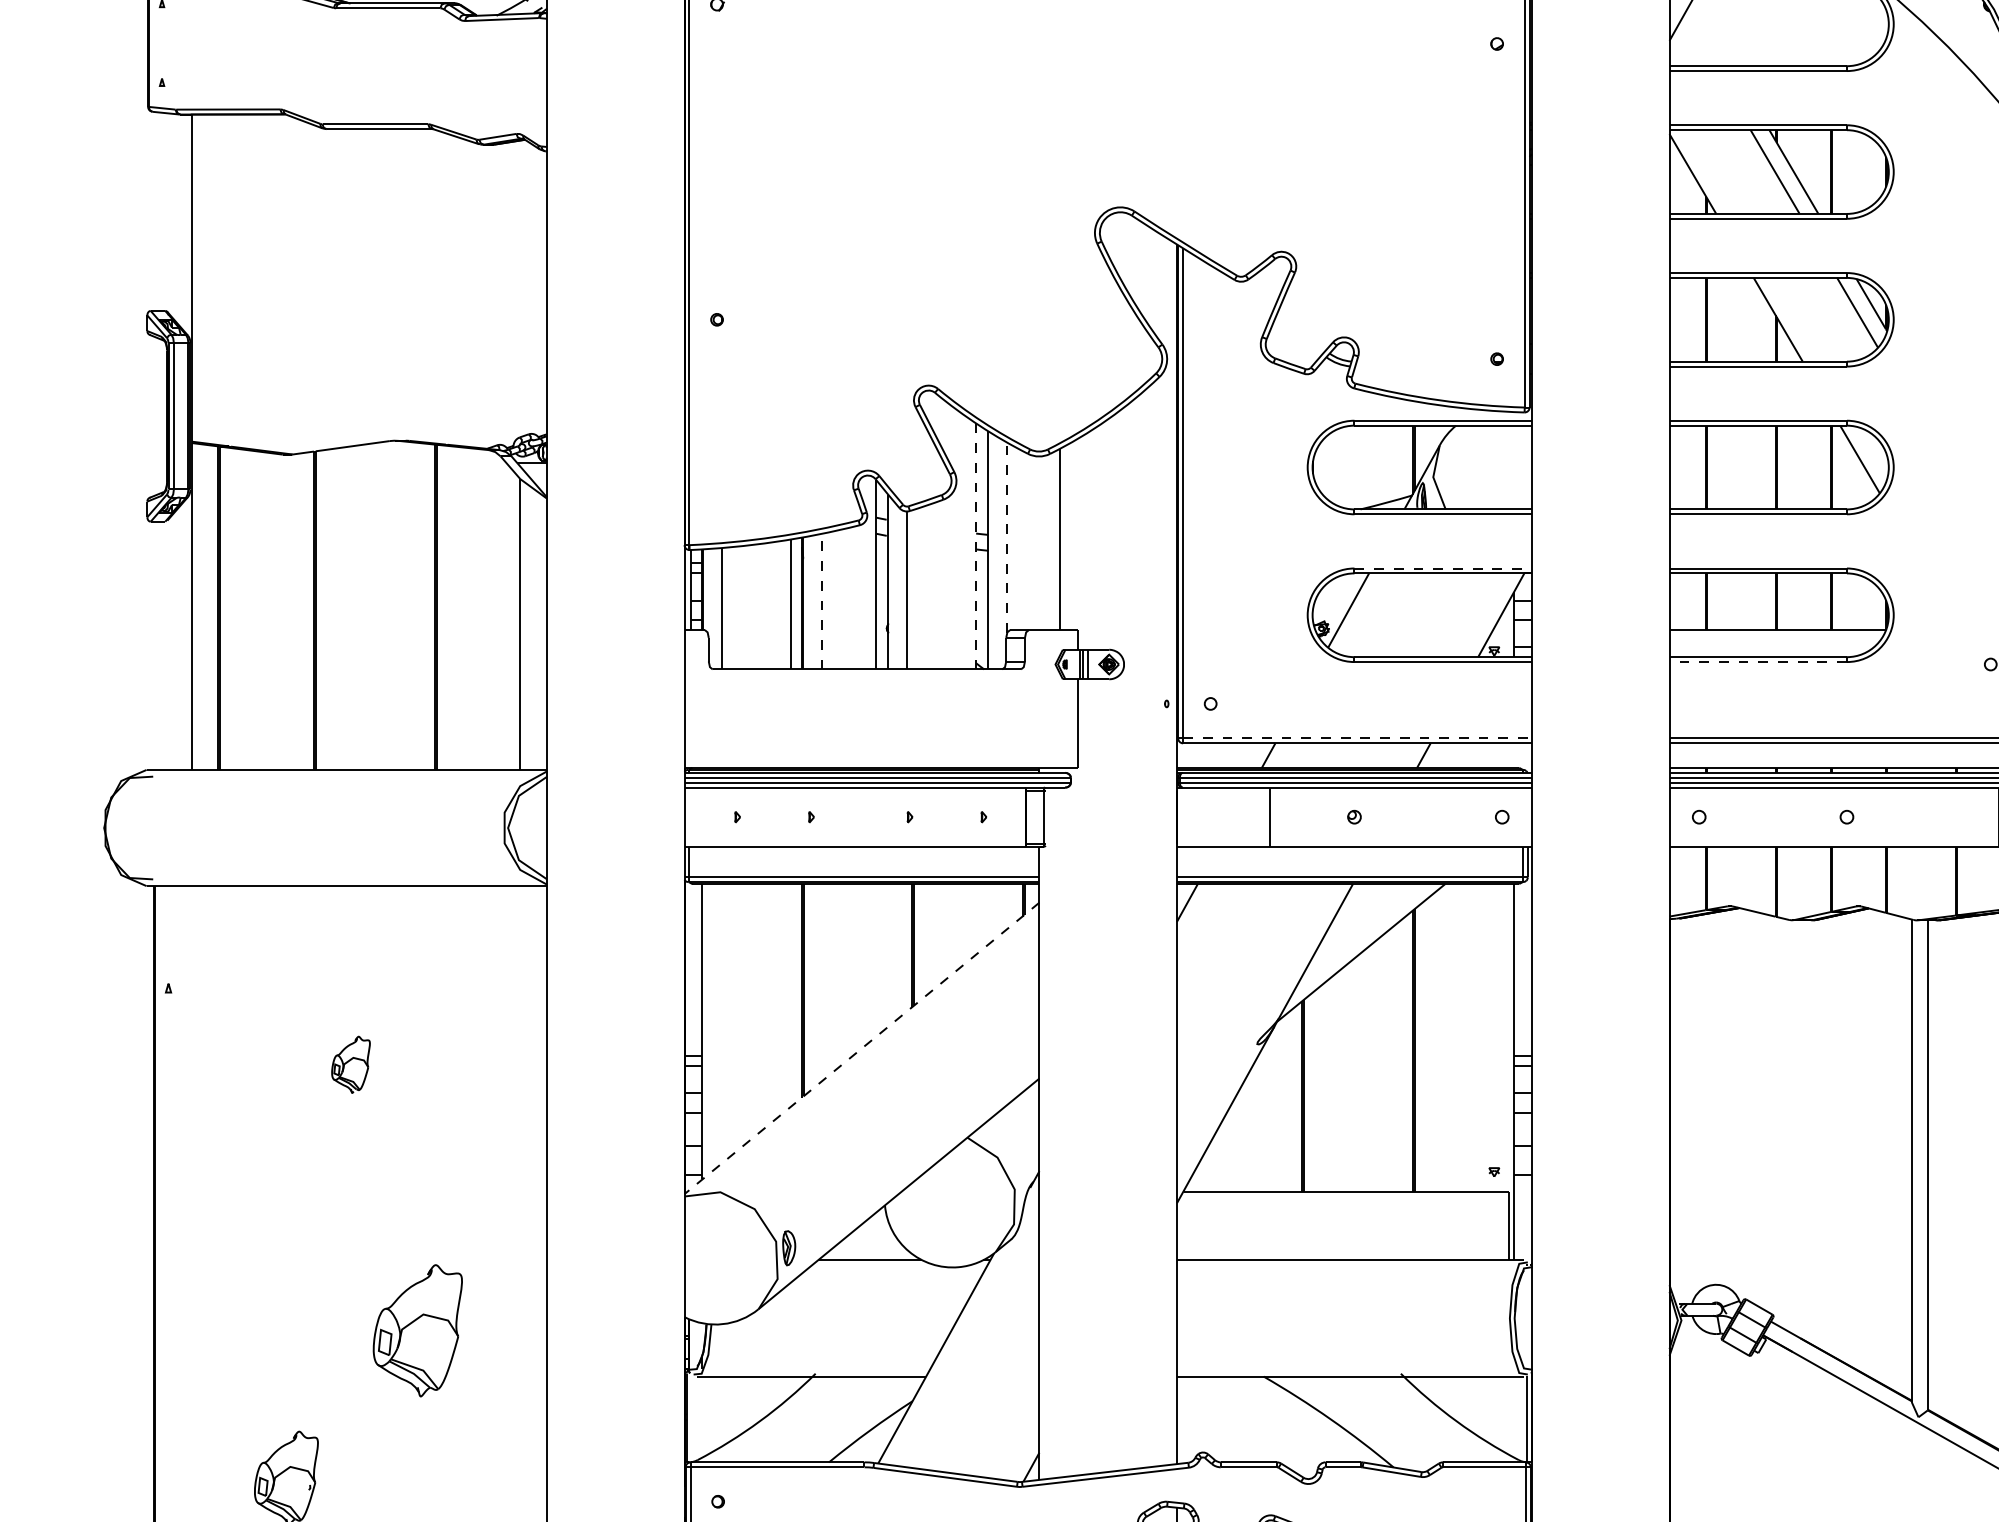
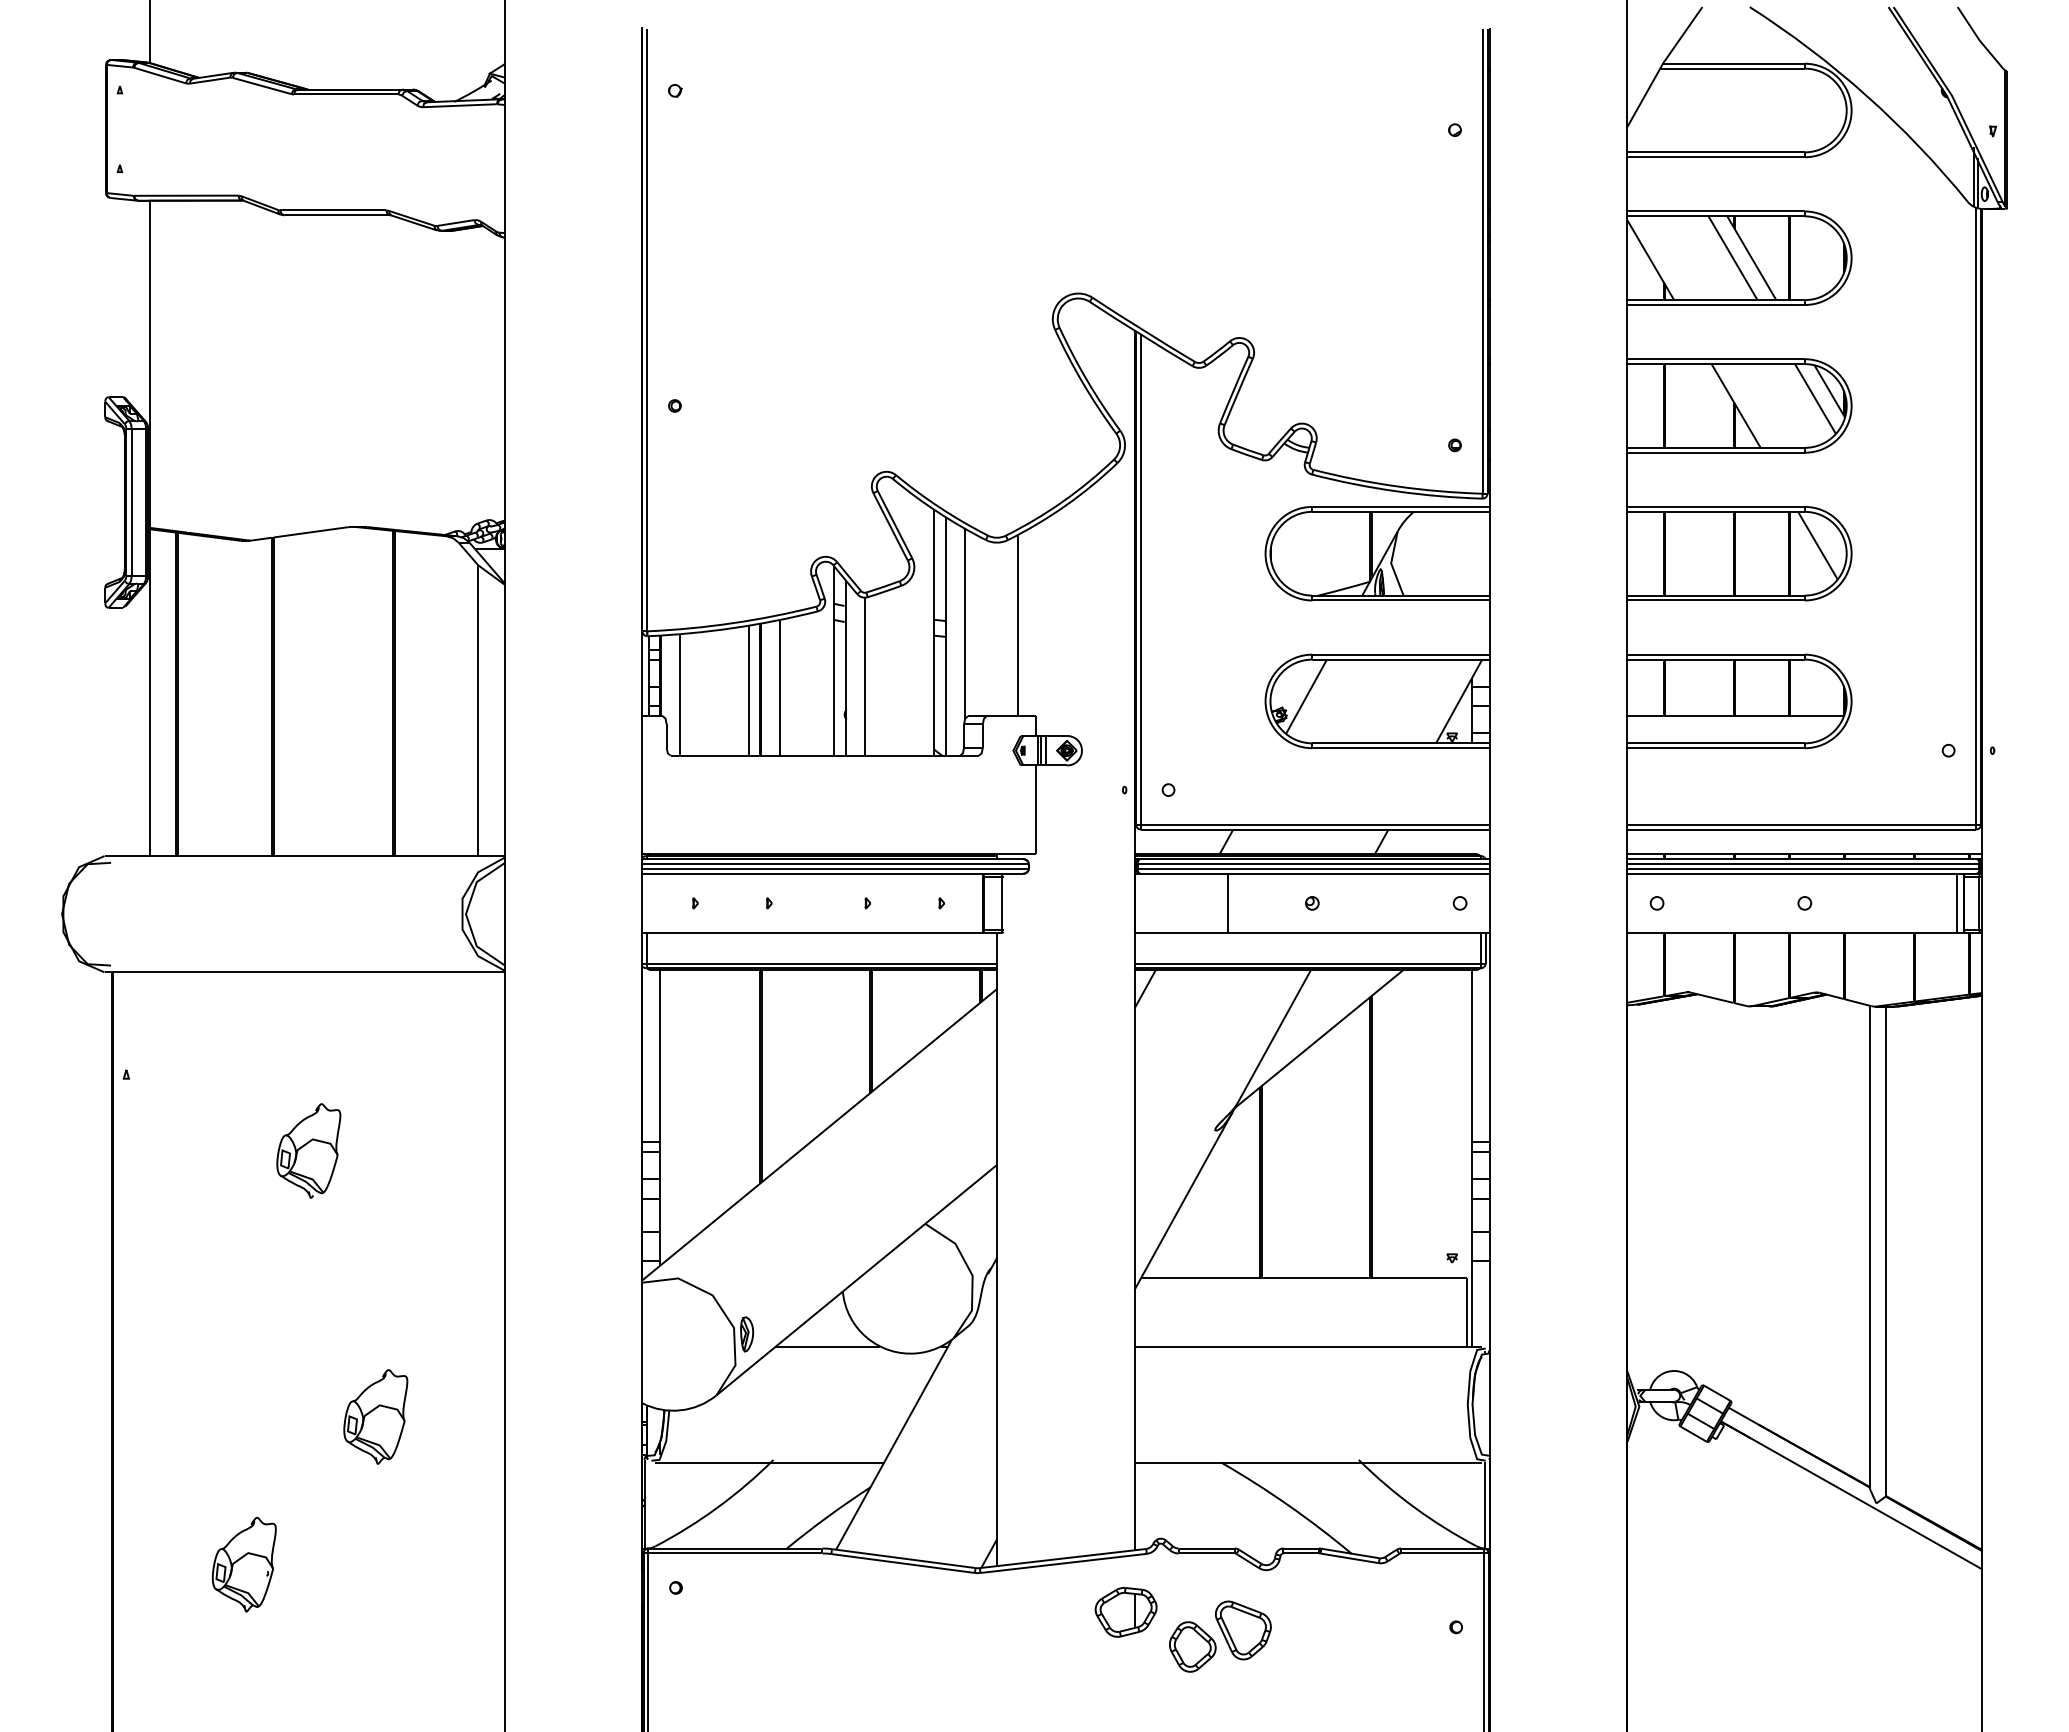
line: (1007, 537) -> (965, 623), dashed -> solid
line: (976, 547) -> (934, 633), dashed -> solid
line: (1443, 568) -> (1401, 654), dashed -> solid
line: (821, 601) -> (779, 687), dashed -> solid
line: (1758, 662) -> (1716, 748), dashed -> solid
line: (1357, 738) -> (1315, 824), dashed -> solid
line: (861, 1048) -> (819, 1134), dashed -> solid
part: (350, 1064) -> (308, 1150), size x1.67
part: (417, 1330) -> (375, 1416), size x0.71

